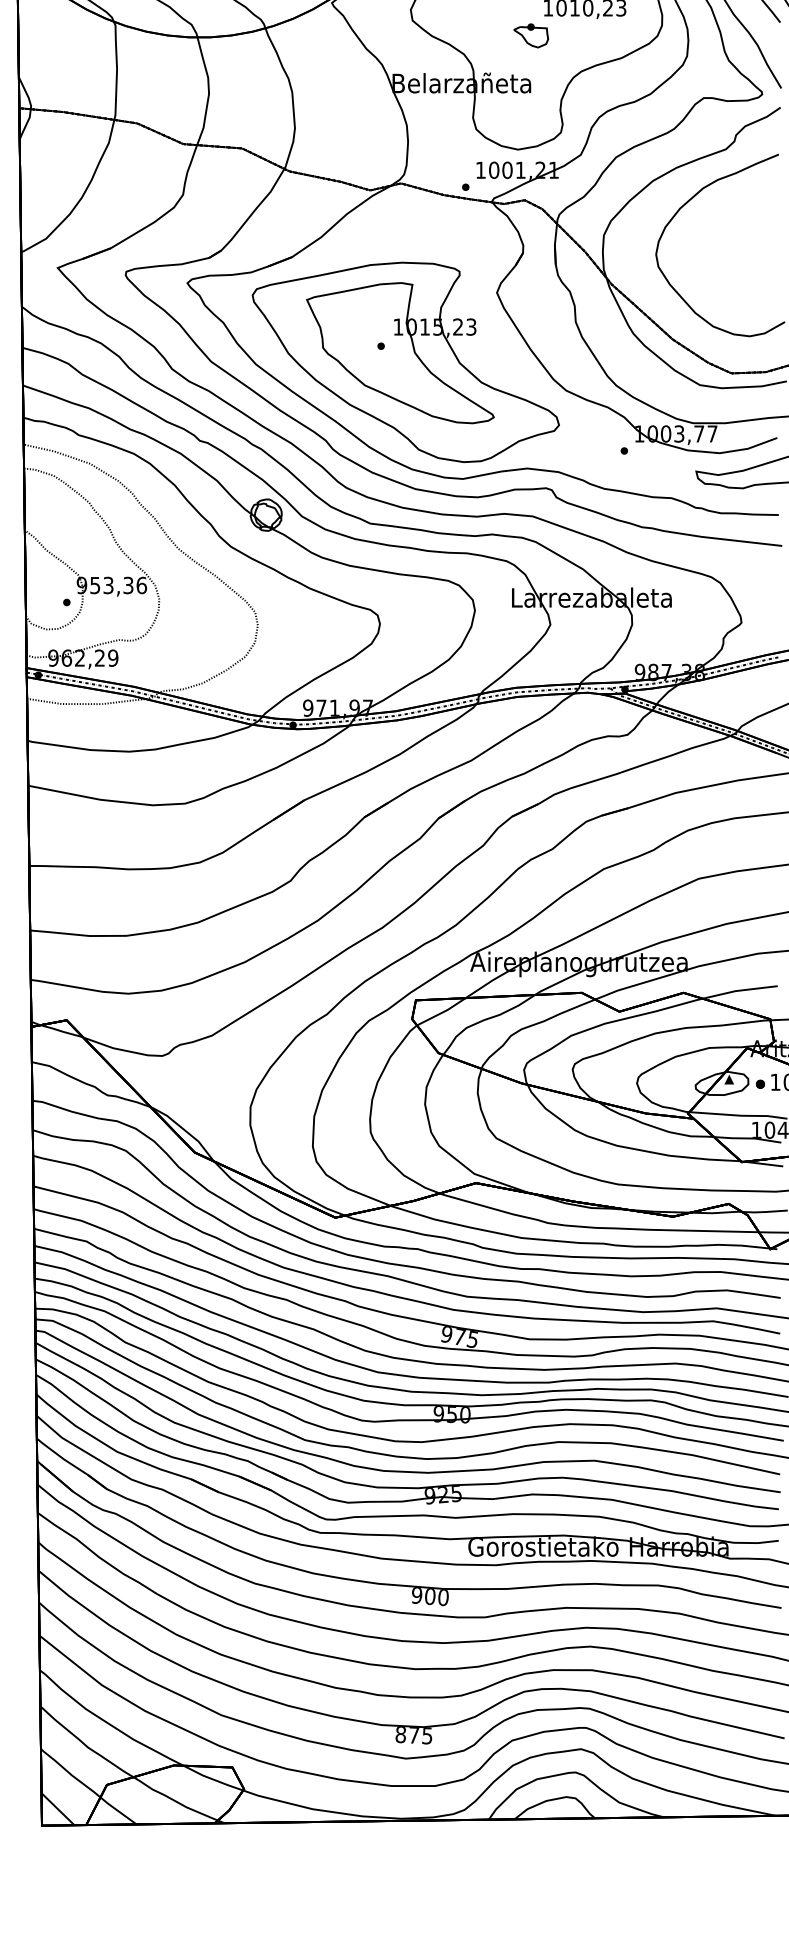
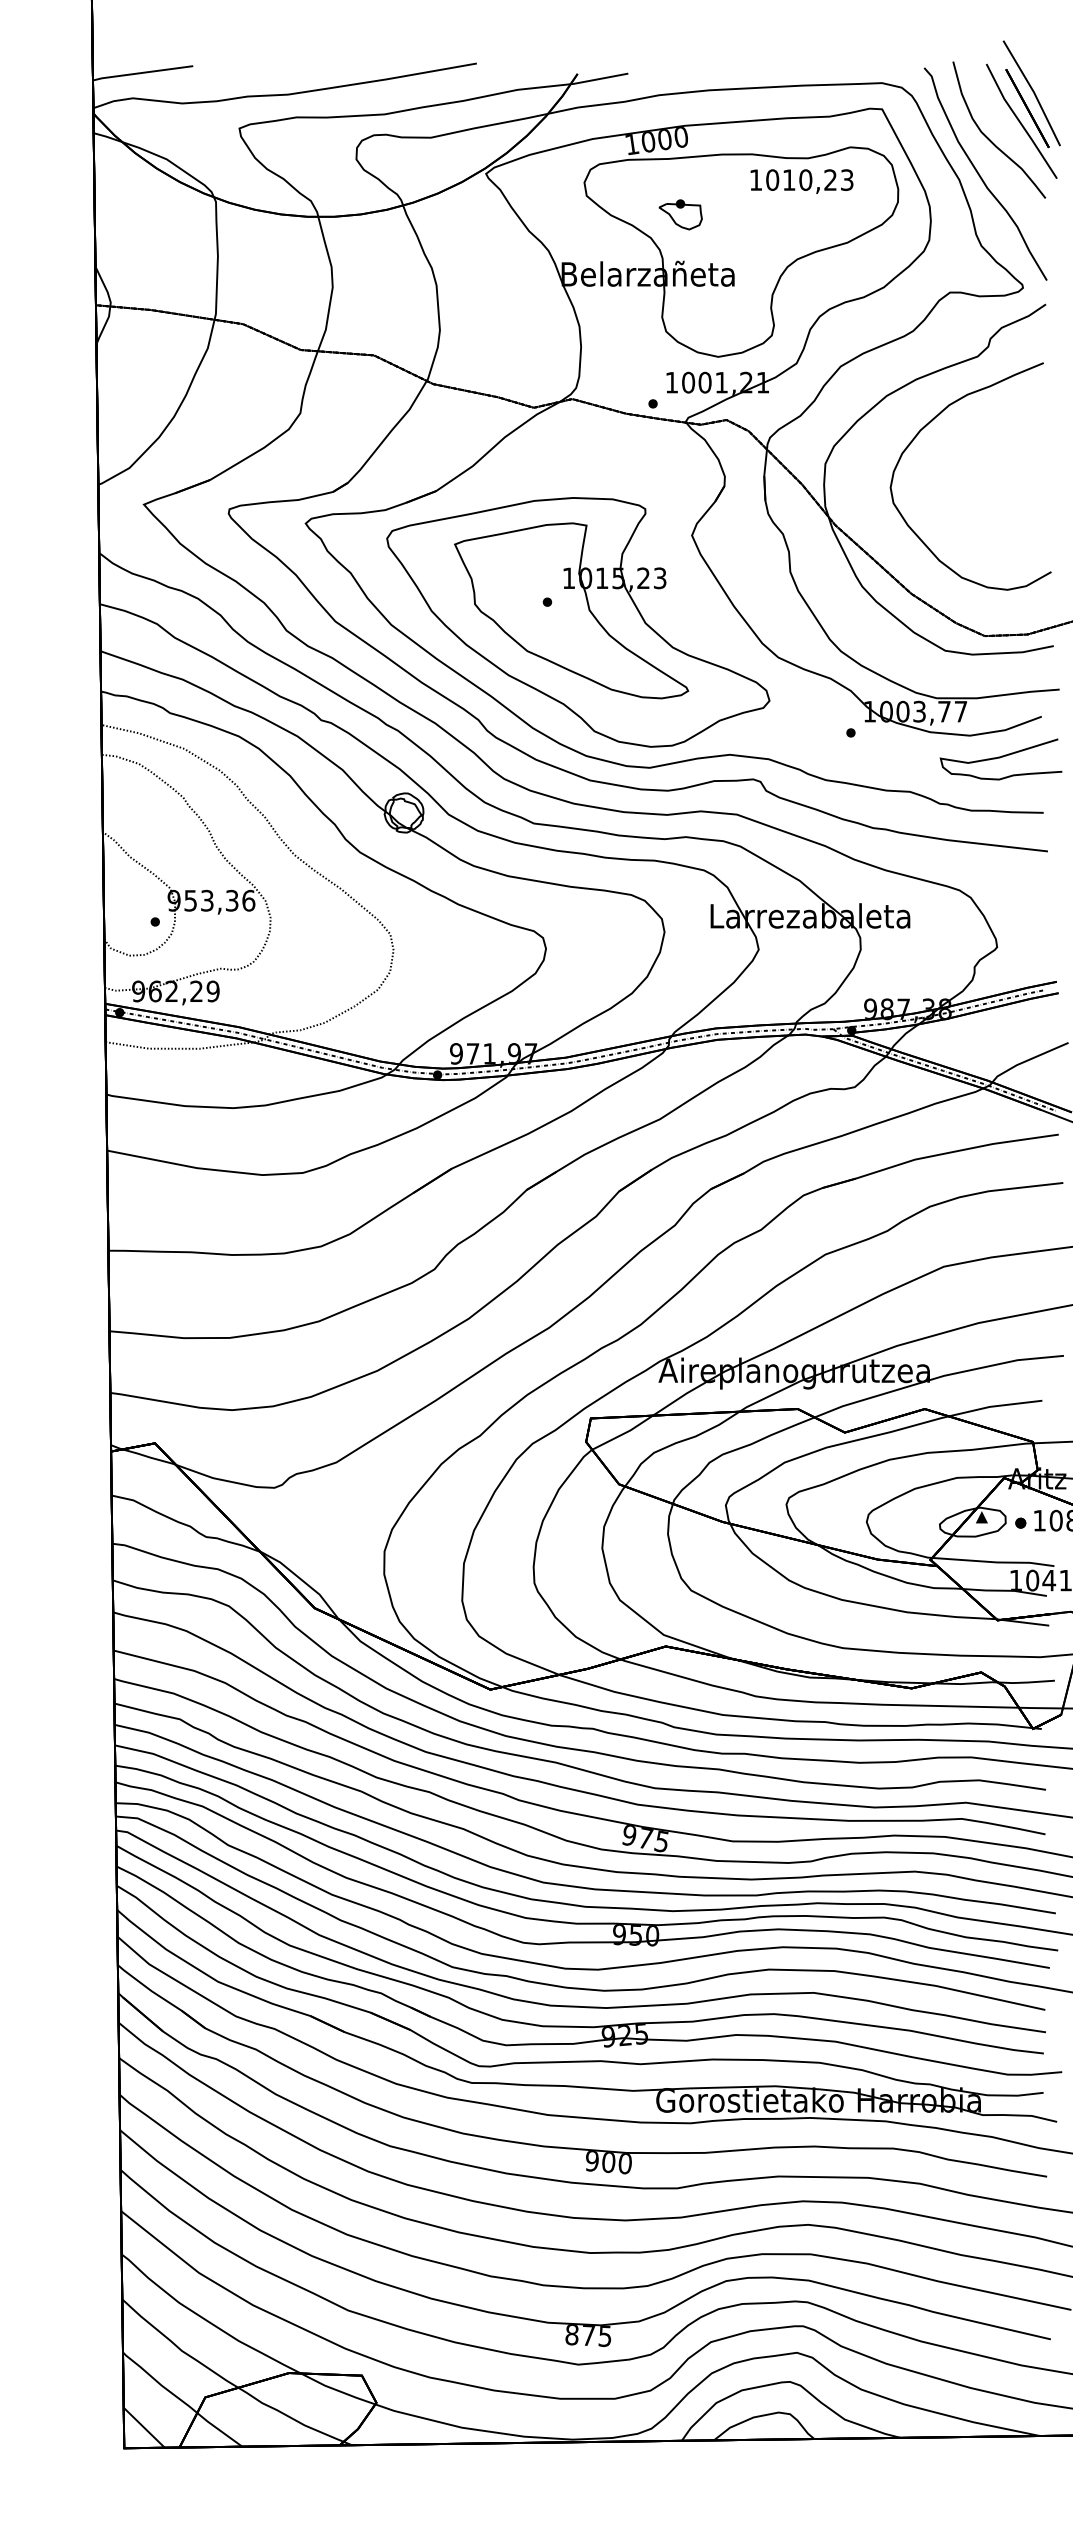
part: (531, 35) -> (680, 214), moved

